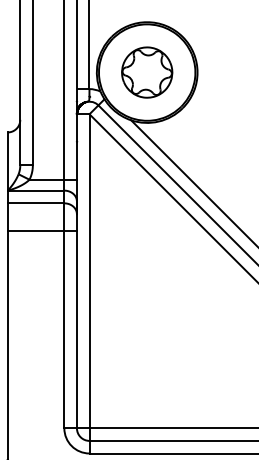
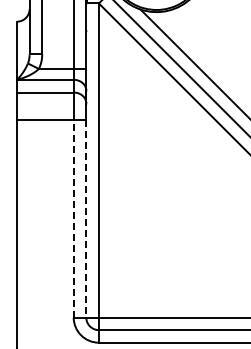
line: (64, 329) -> (73, 218), solid -> dashed
line: (76, 329) -> (85, 218), solid -> dashed

